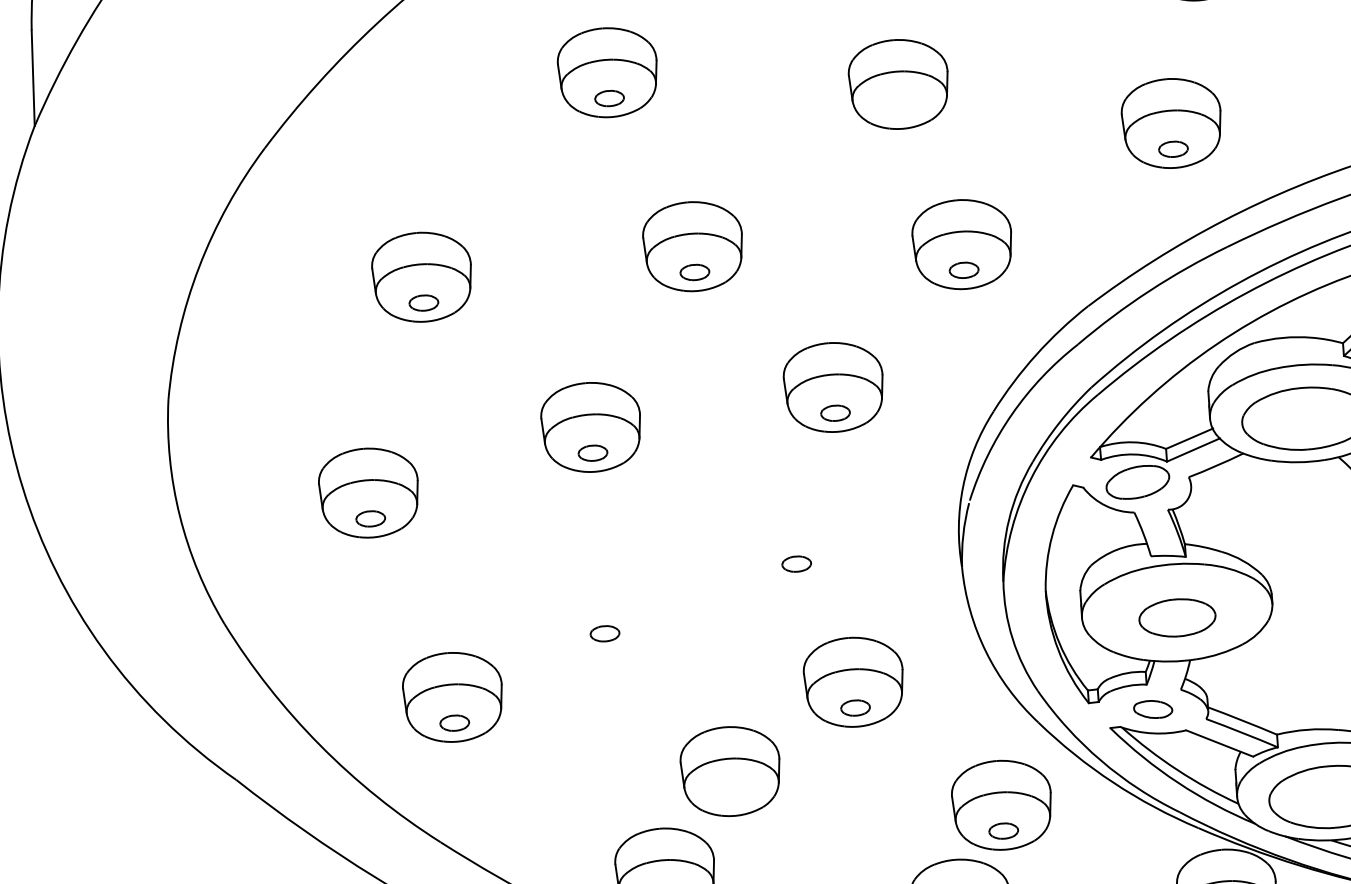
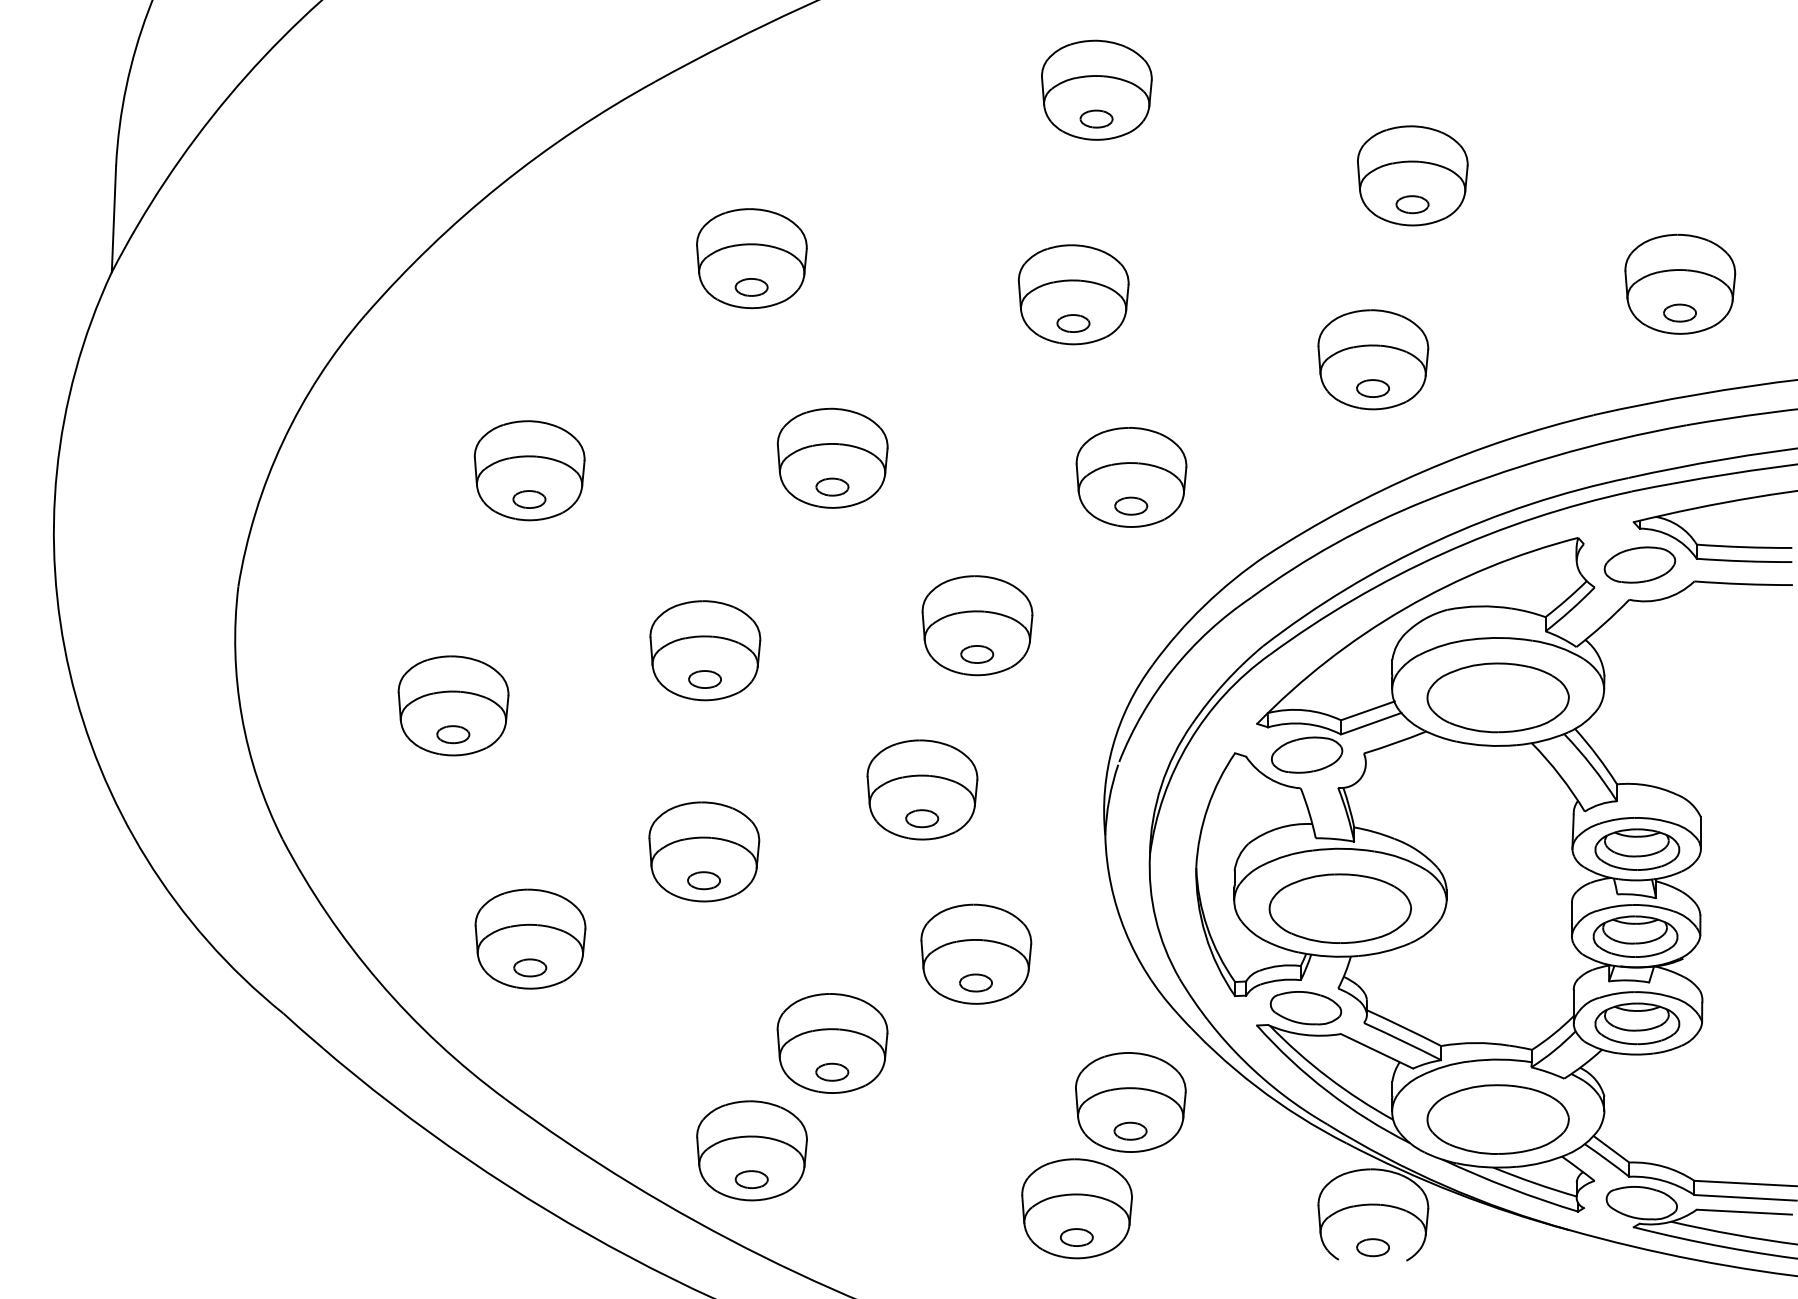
part: (900, 110) -> (1073, 323), added
part: (795, 537) -> (922, 789), added
part: (603, 607) -> (704, 851), added
part: (1176, 617) -> (1339, 908), size x1.67
part: (1152, 709) -> (1305, 1008), size x1.67
part: (732, 796) -> (832, 1071), added

